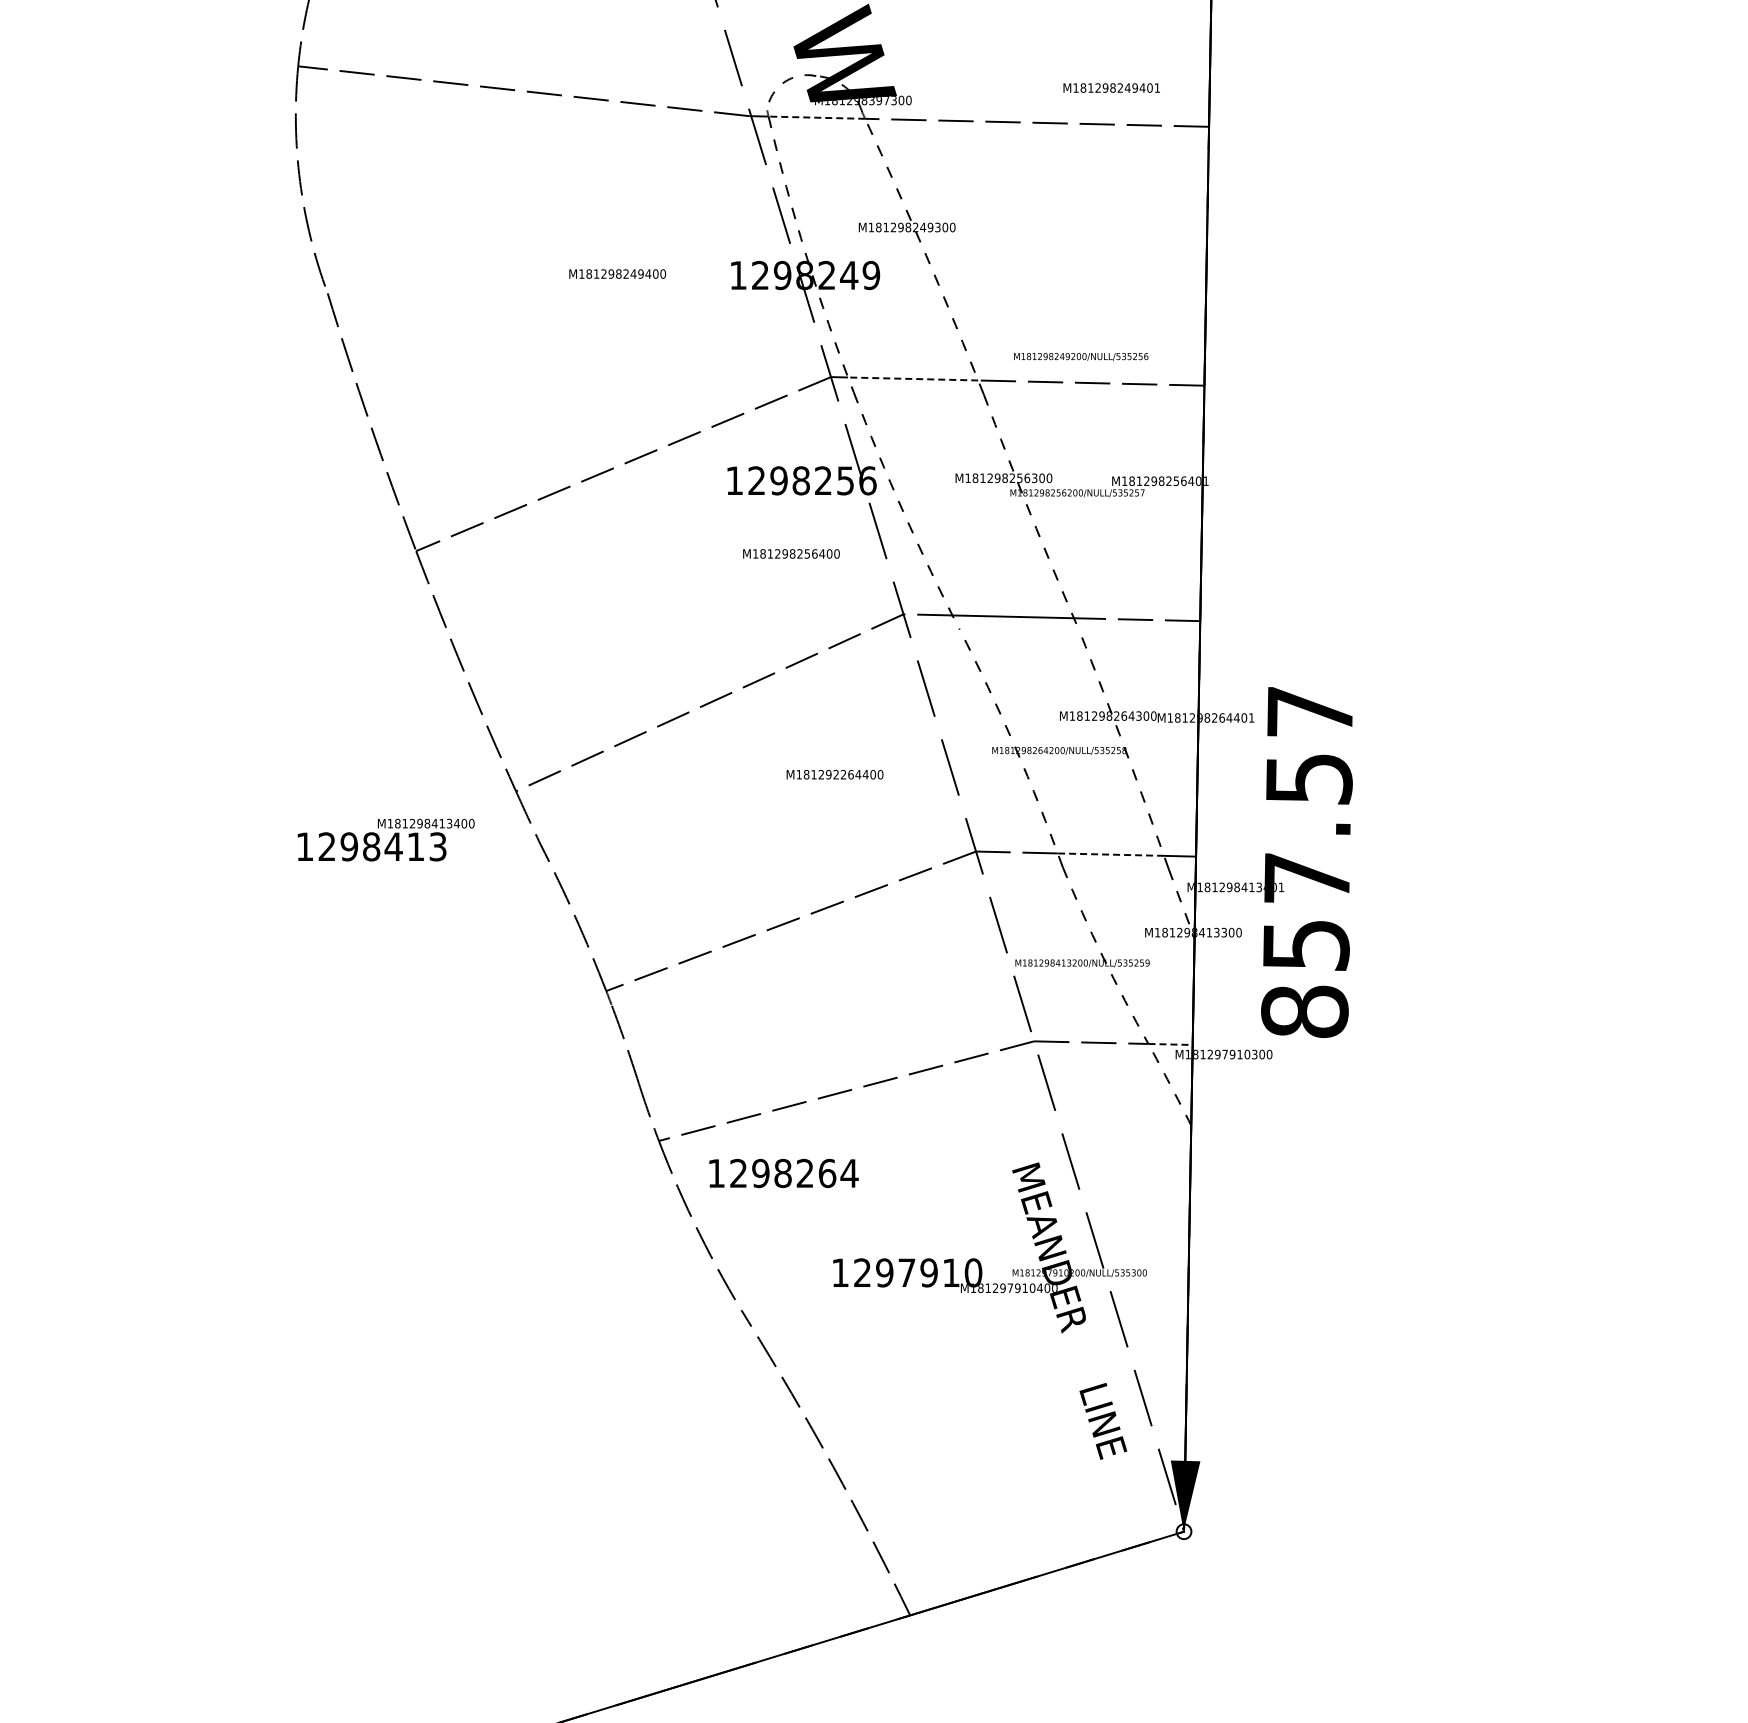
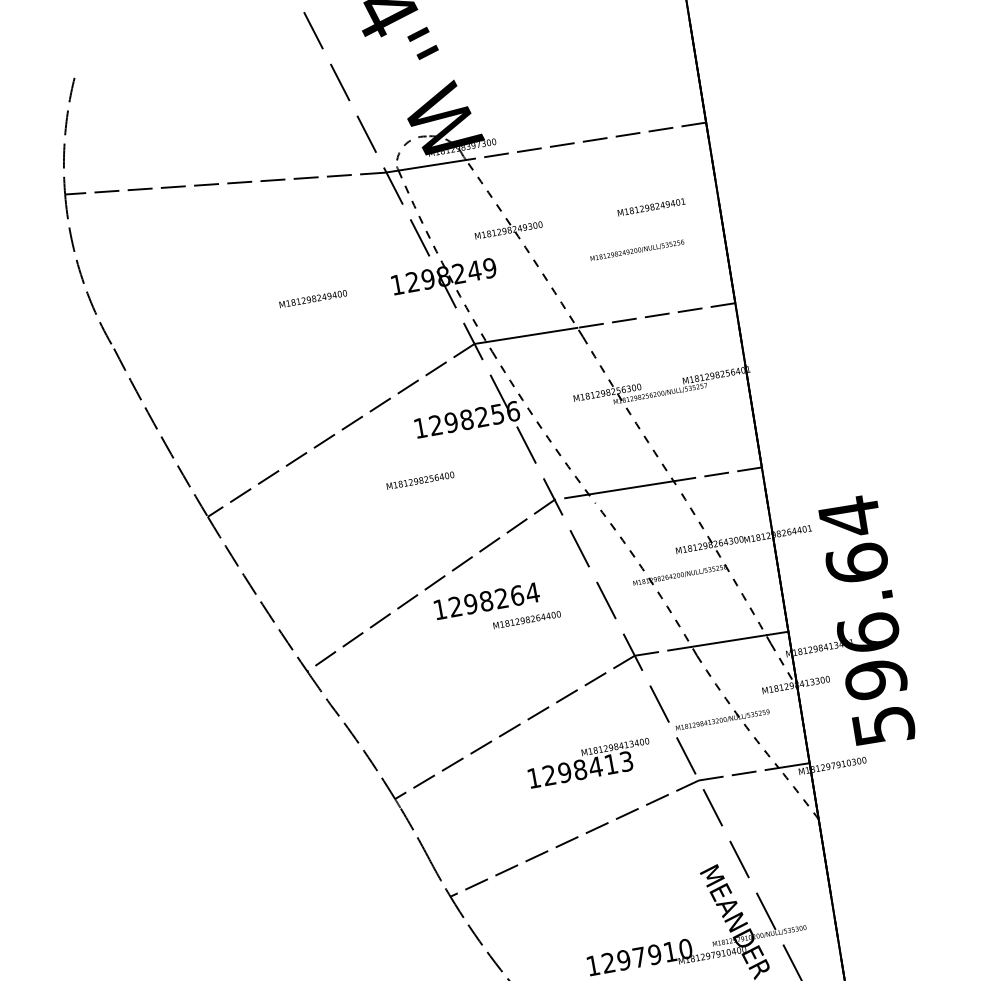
text: (1111, 87) -> (651, 206), moved
line: (816, 117) -> (431, 165), dashed -> solid
text: (1081, 356) -> (637, 250), moved
line: (912, 378) -> (531, 334), dashed -> solid
text: (791, 553) -> (420, 480), moved
text: (836, 774) -> (528, 619), M181292264400 -> M181298264400
text: (385, 839) -> (589, 763), moved
line: (1110, 854) -> (728, 640), dashed -> solid
text: (1306, 861) -> (865, 621), 857.57 -> 596.64
line: (1171, 1044) -> (794, 765), dashed -> solid
text: (783, 1173) -> (486, 601), moved

